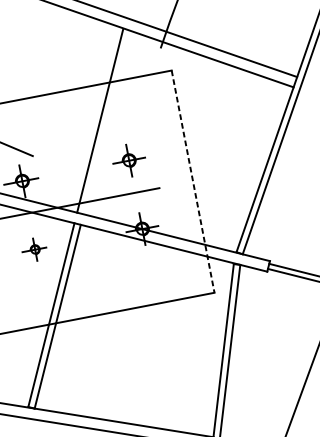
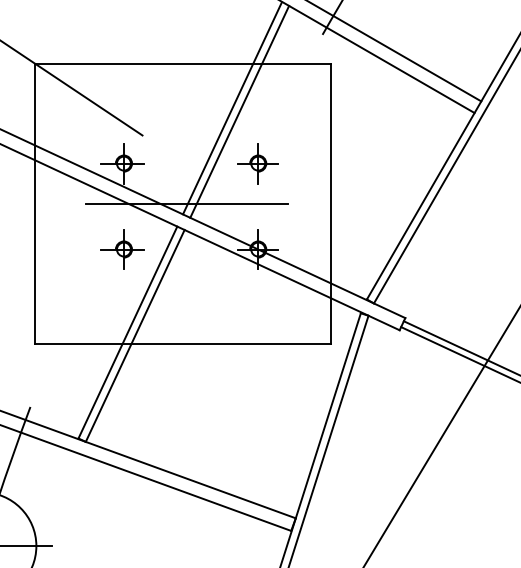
line: (106, 122) -> (239, 111), added
line: (192, 181) -> (330, 203), dashed -> solid
part: (34, 249) -> (122, 249), size x1.43

